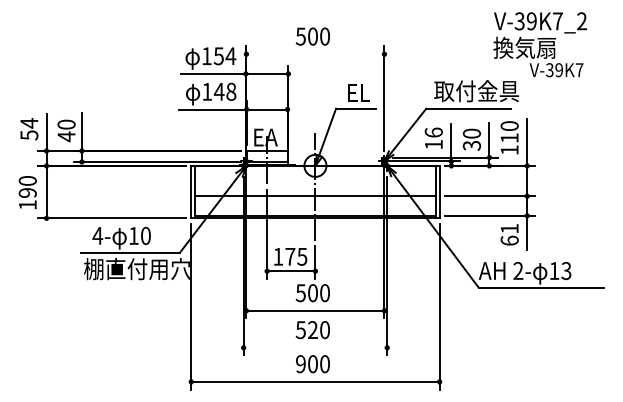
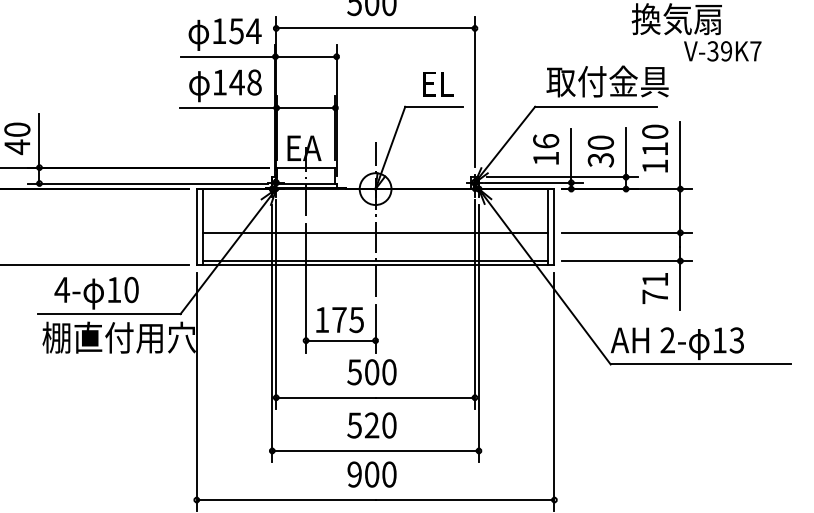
line: (314, 54) -> (374, 28), added
text: (509, 240) -> (654, 296), 61 -> 71
line: (315, 347) -> (375, 450), added

